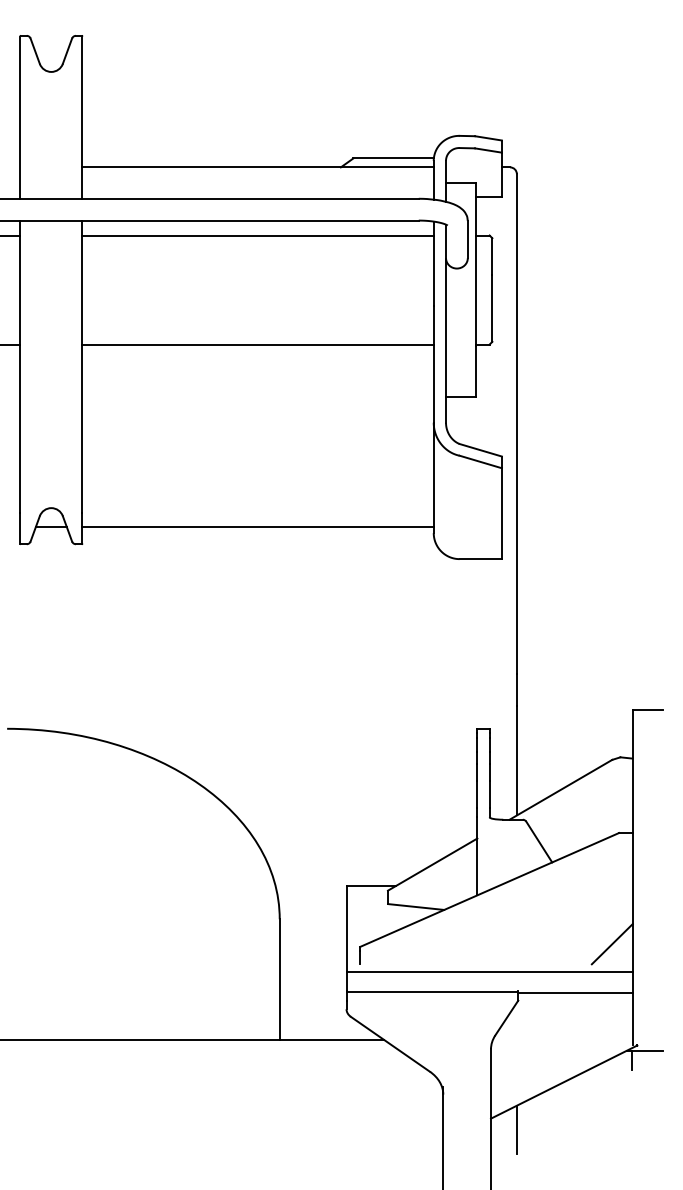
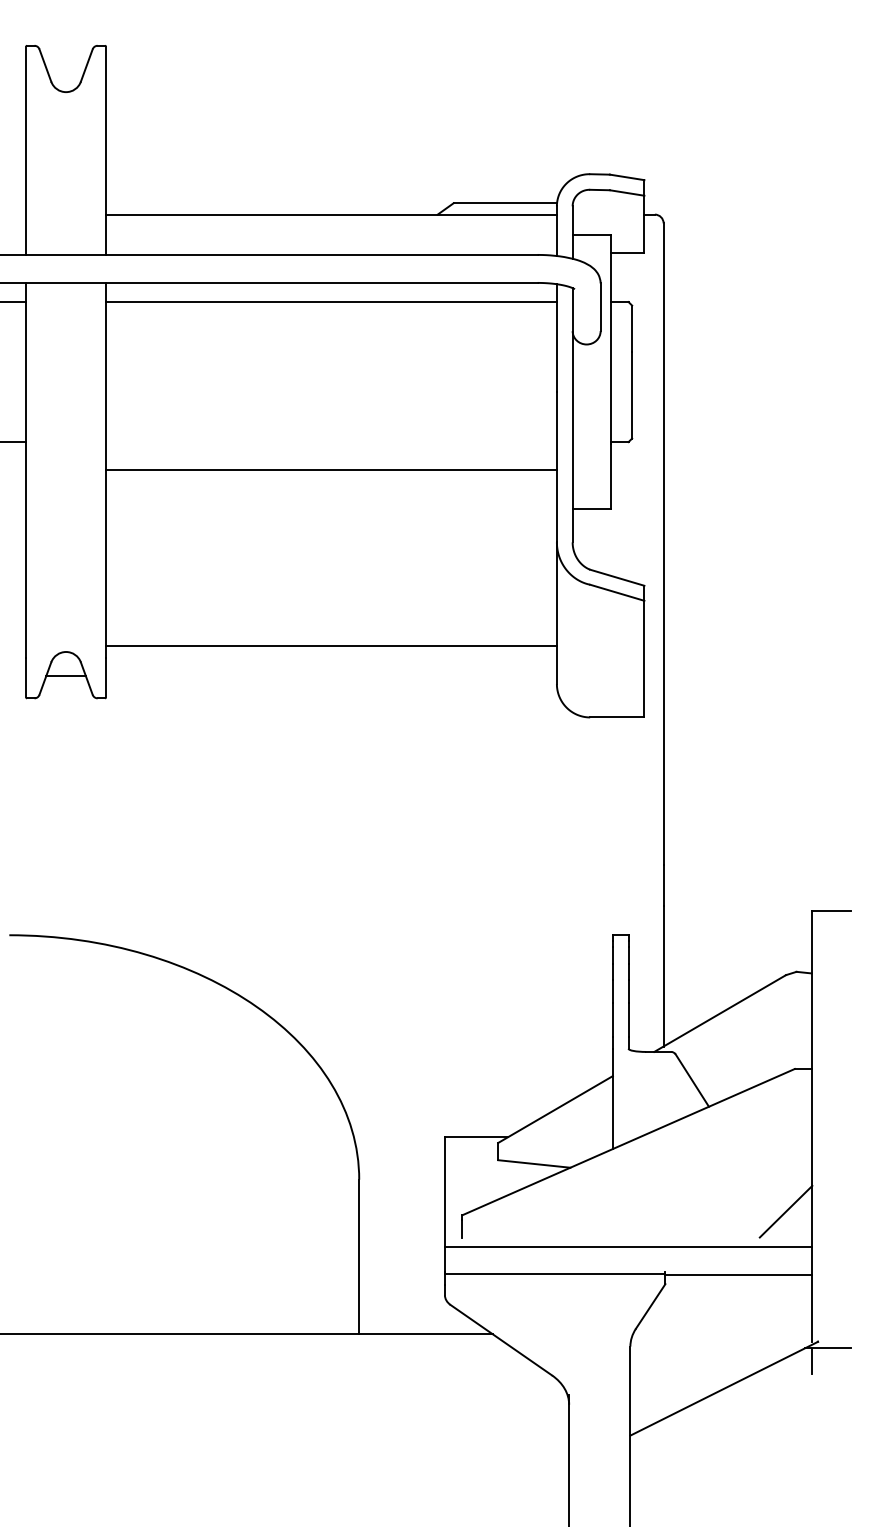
line: (258, 344) -> (331, 470), moved
line: (258, 526) -> (331, 645), moved
line: (516, 1130) -> (663, 1450), removed

